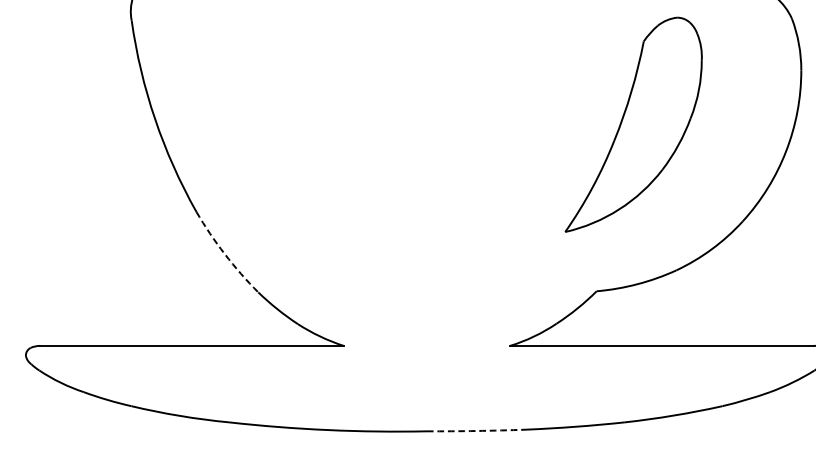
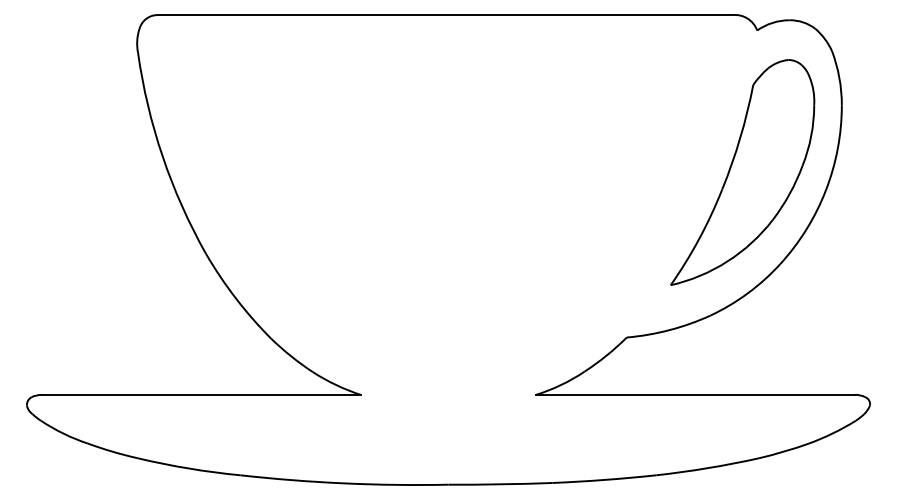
part: (633, 124) -> (742, 172), moved
arc: (225, 254) -> (236, 298), dashed -> solid
arc: (476, 431) -> (500, 484), dashed -> solid

